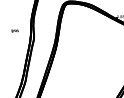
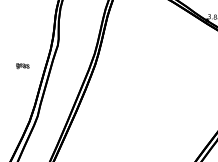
text: (14, 30) -> (21, 65), moved

